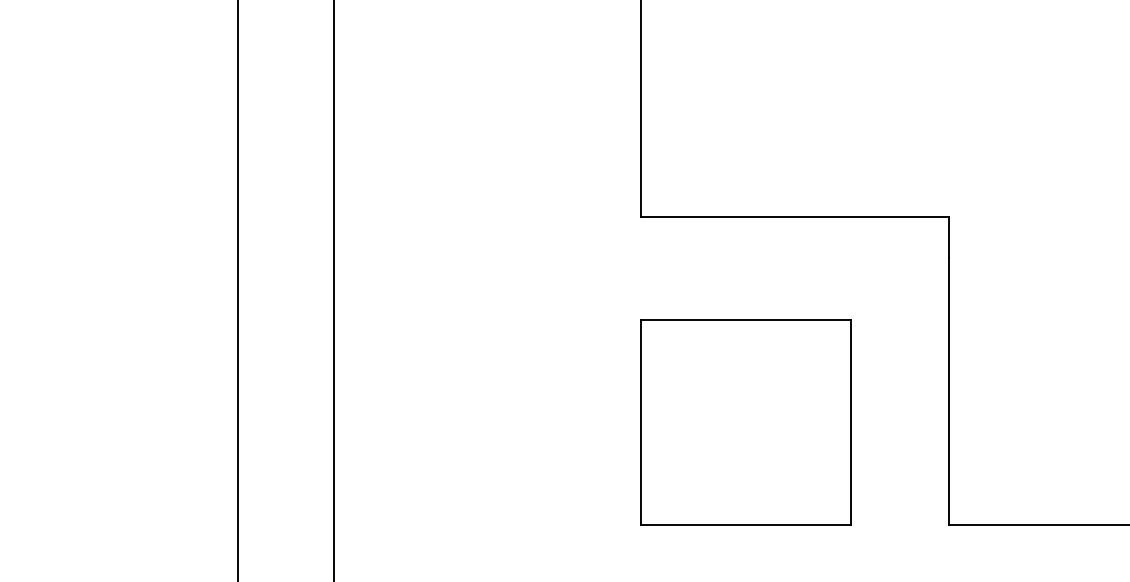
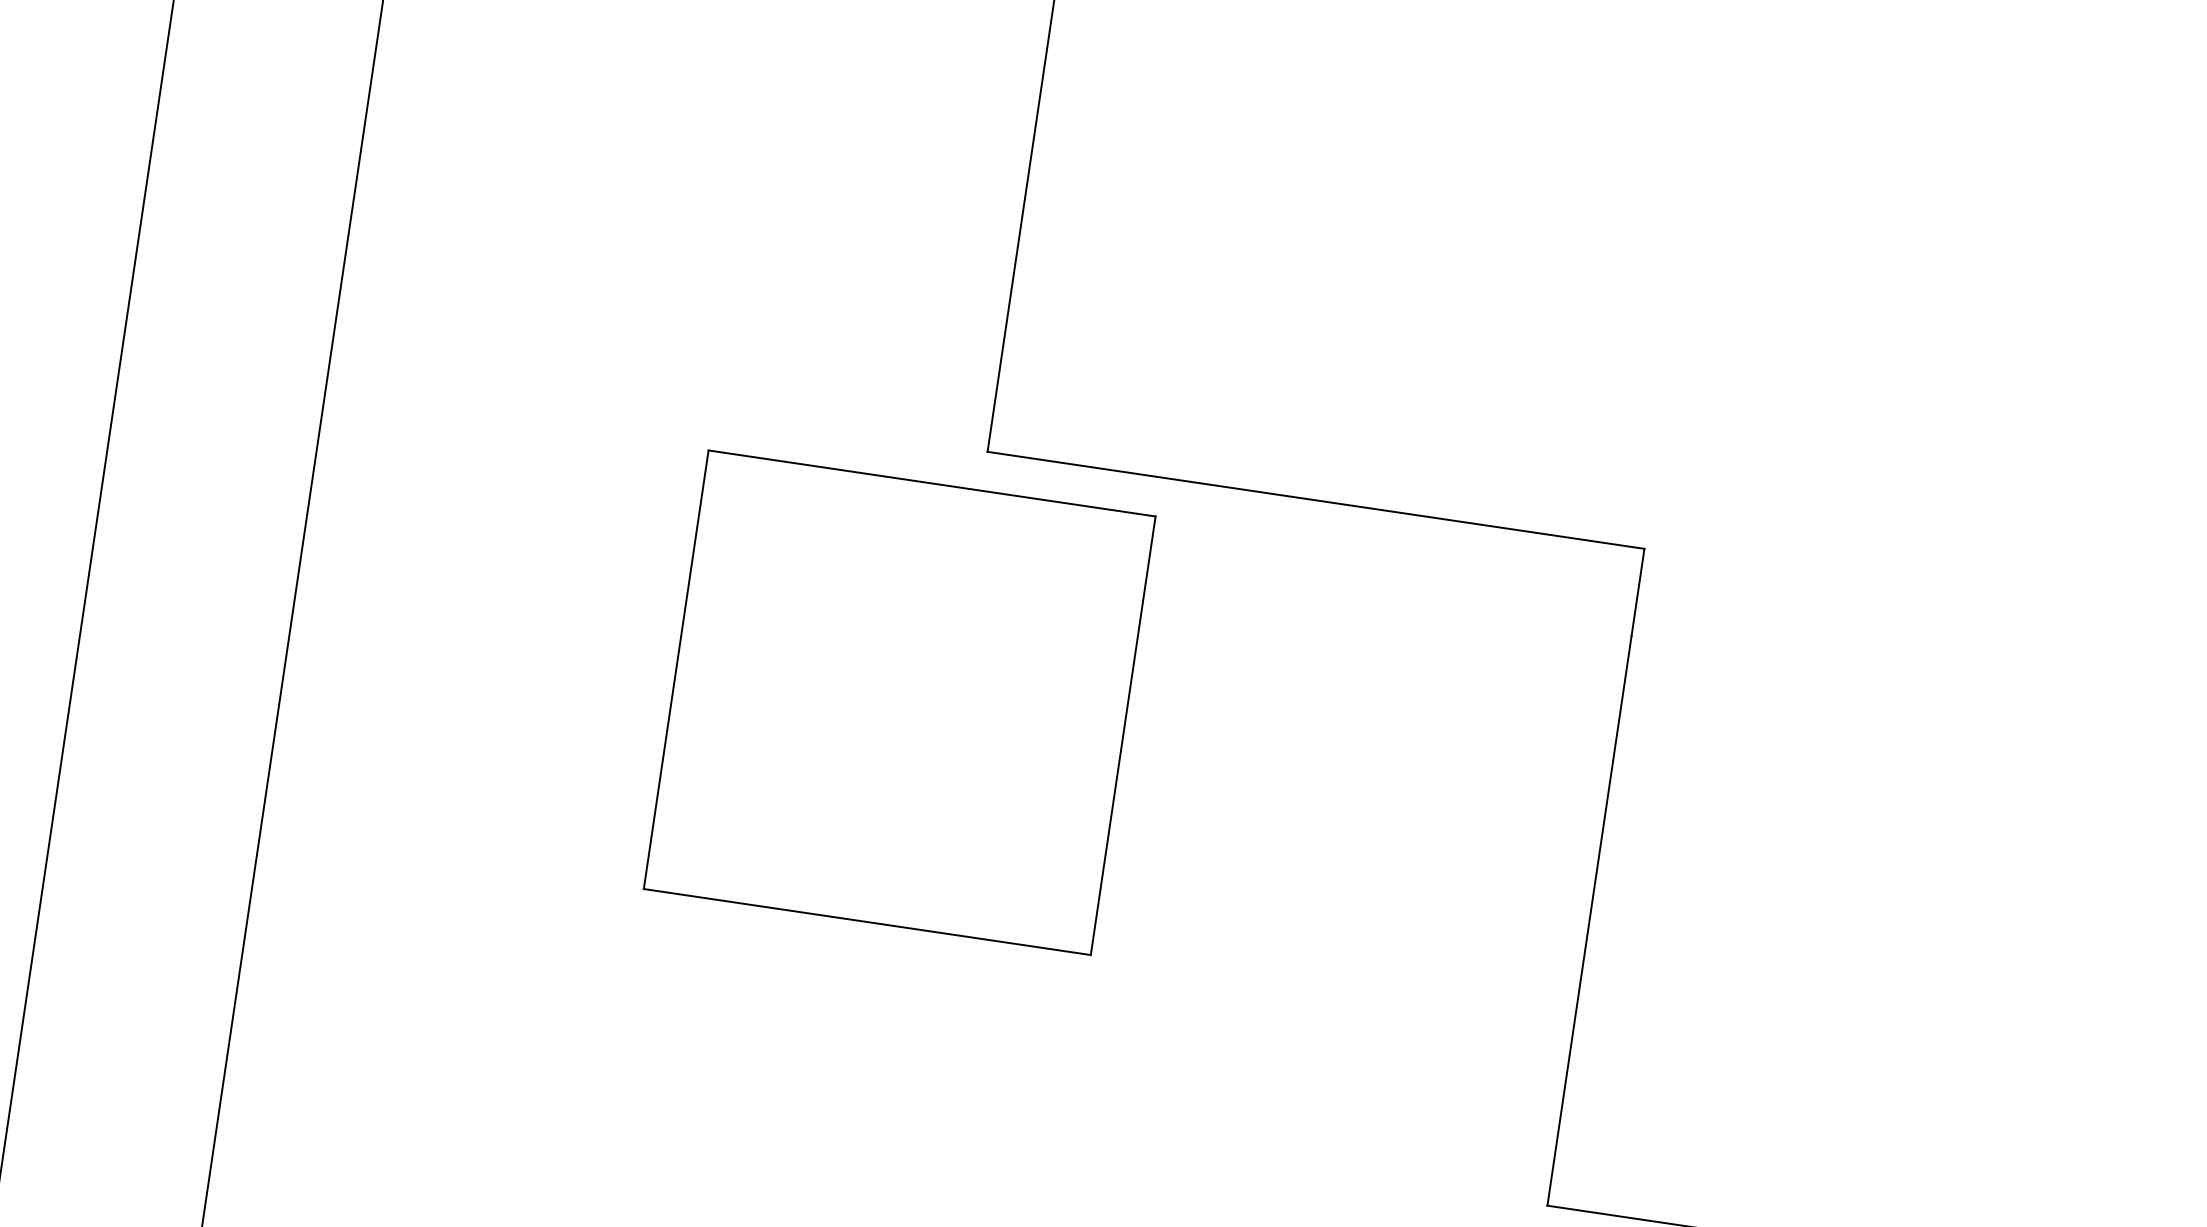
part: (745, 422) -> (898, 702), moved

